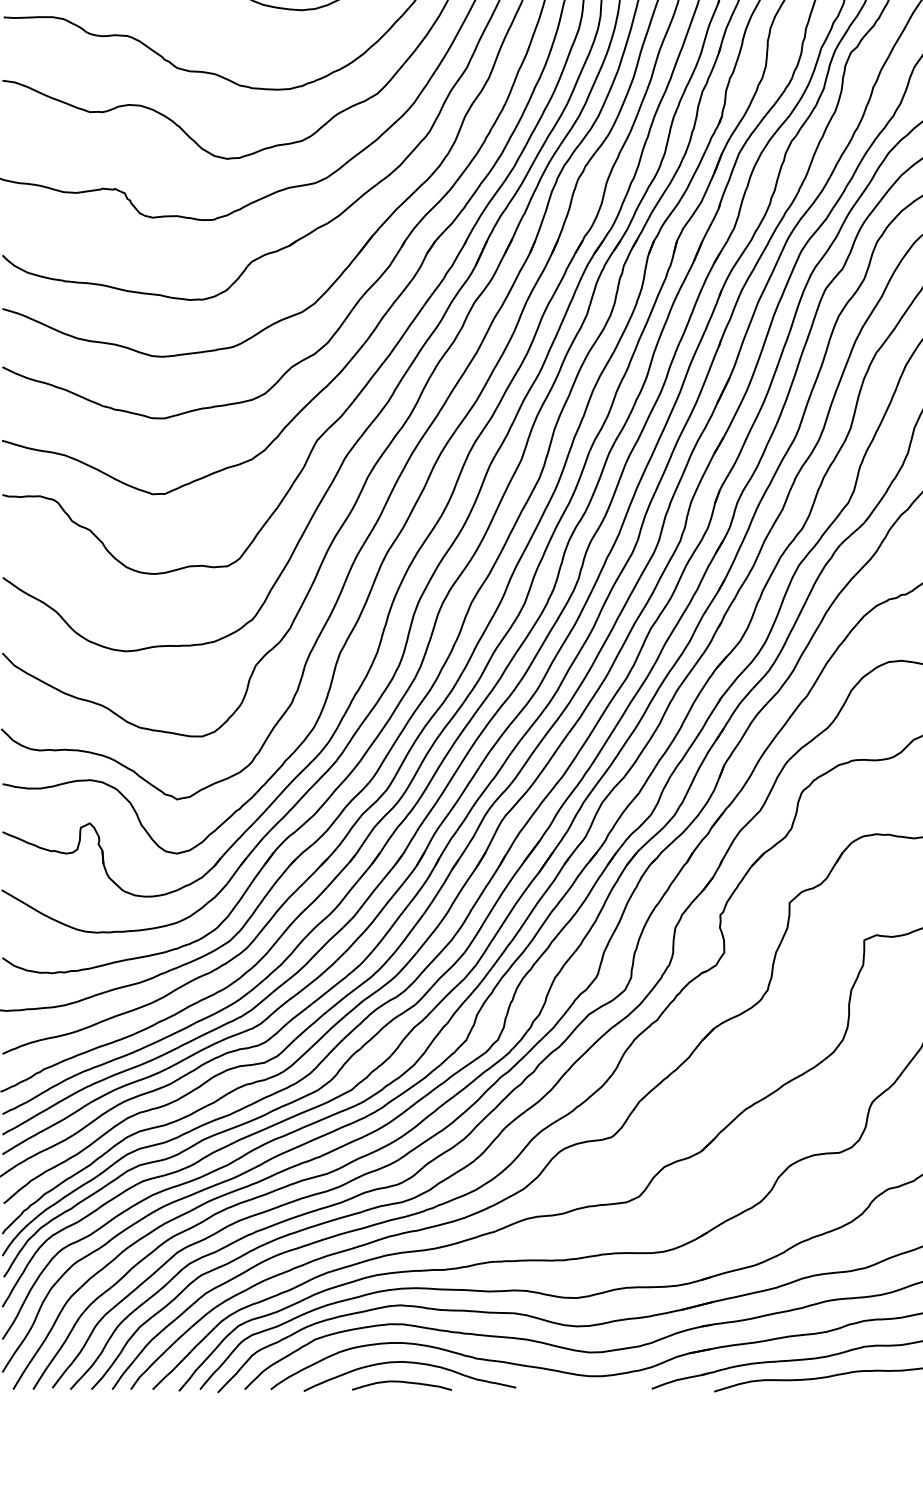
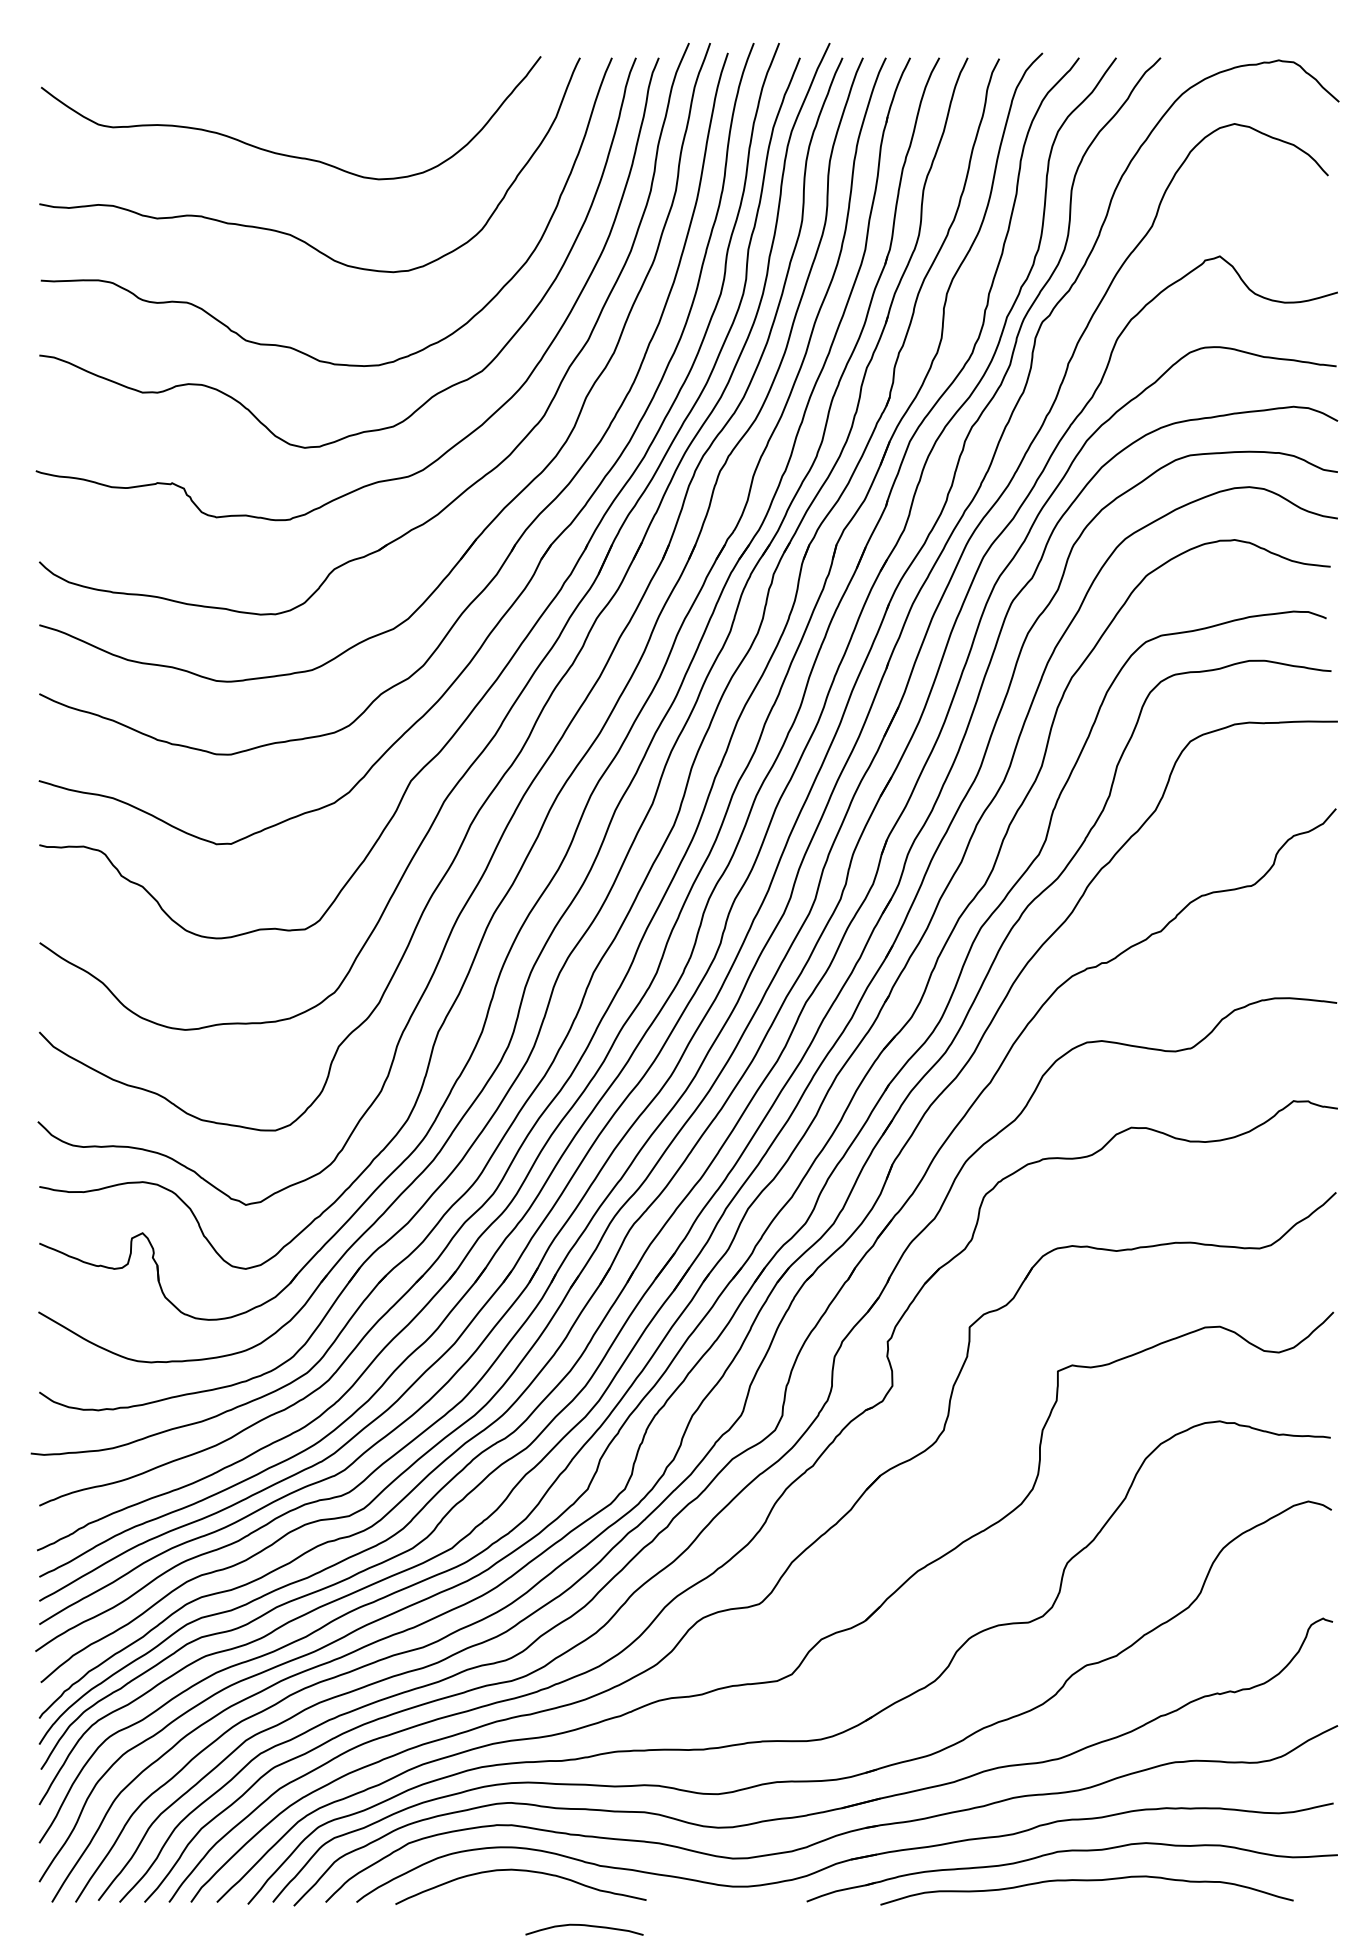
curve: (401, 1382) -> (584, 1926), moved

